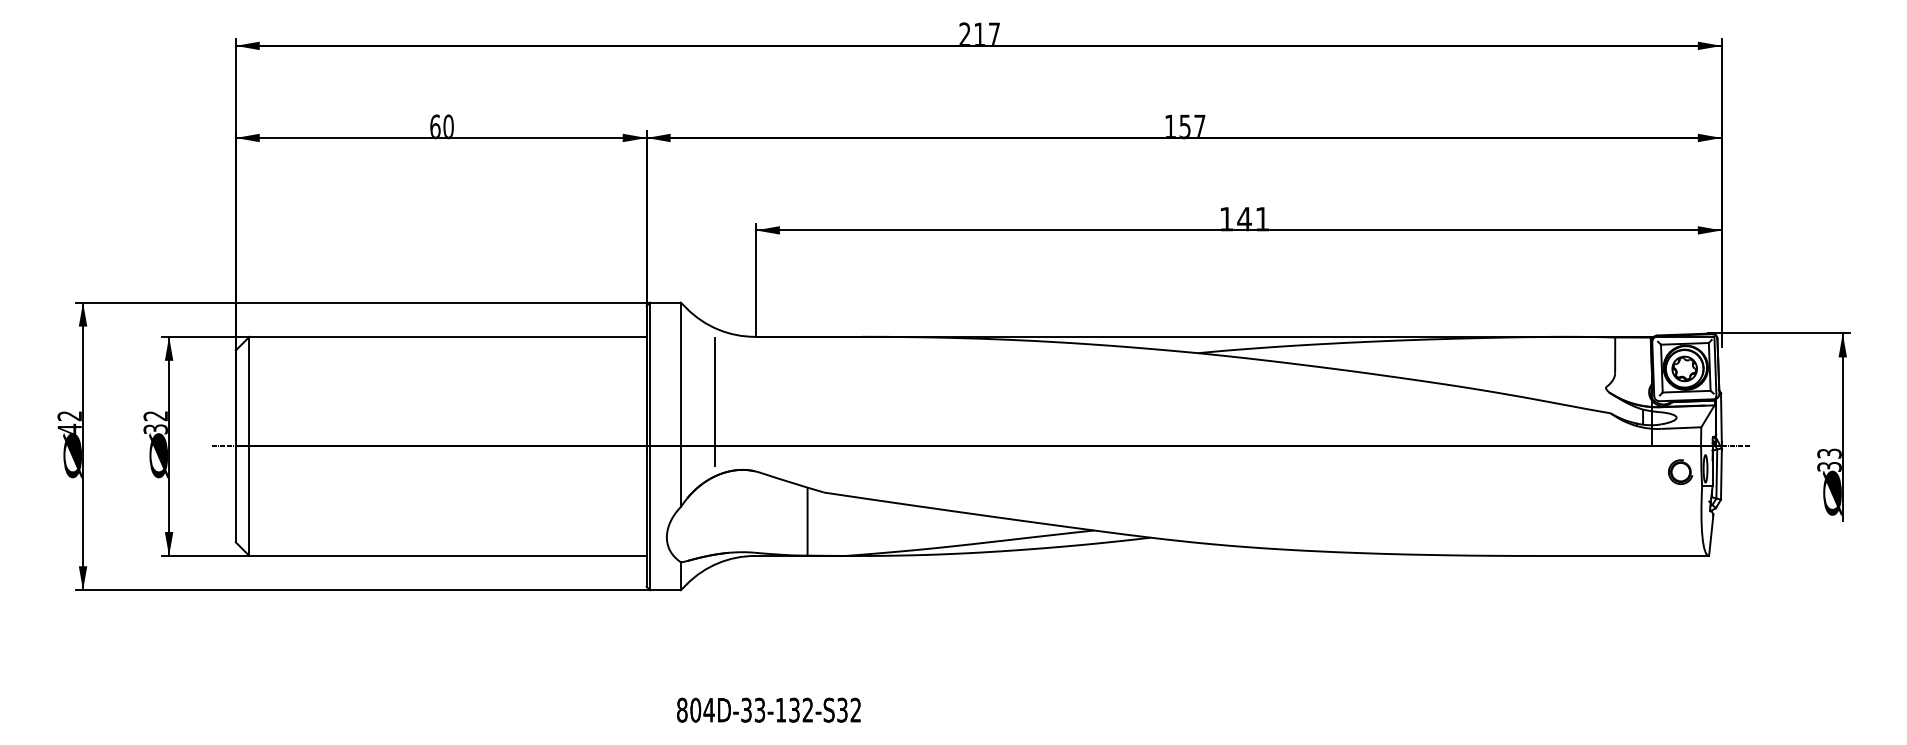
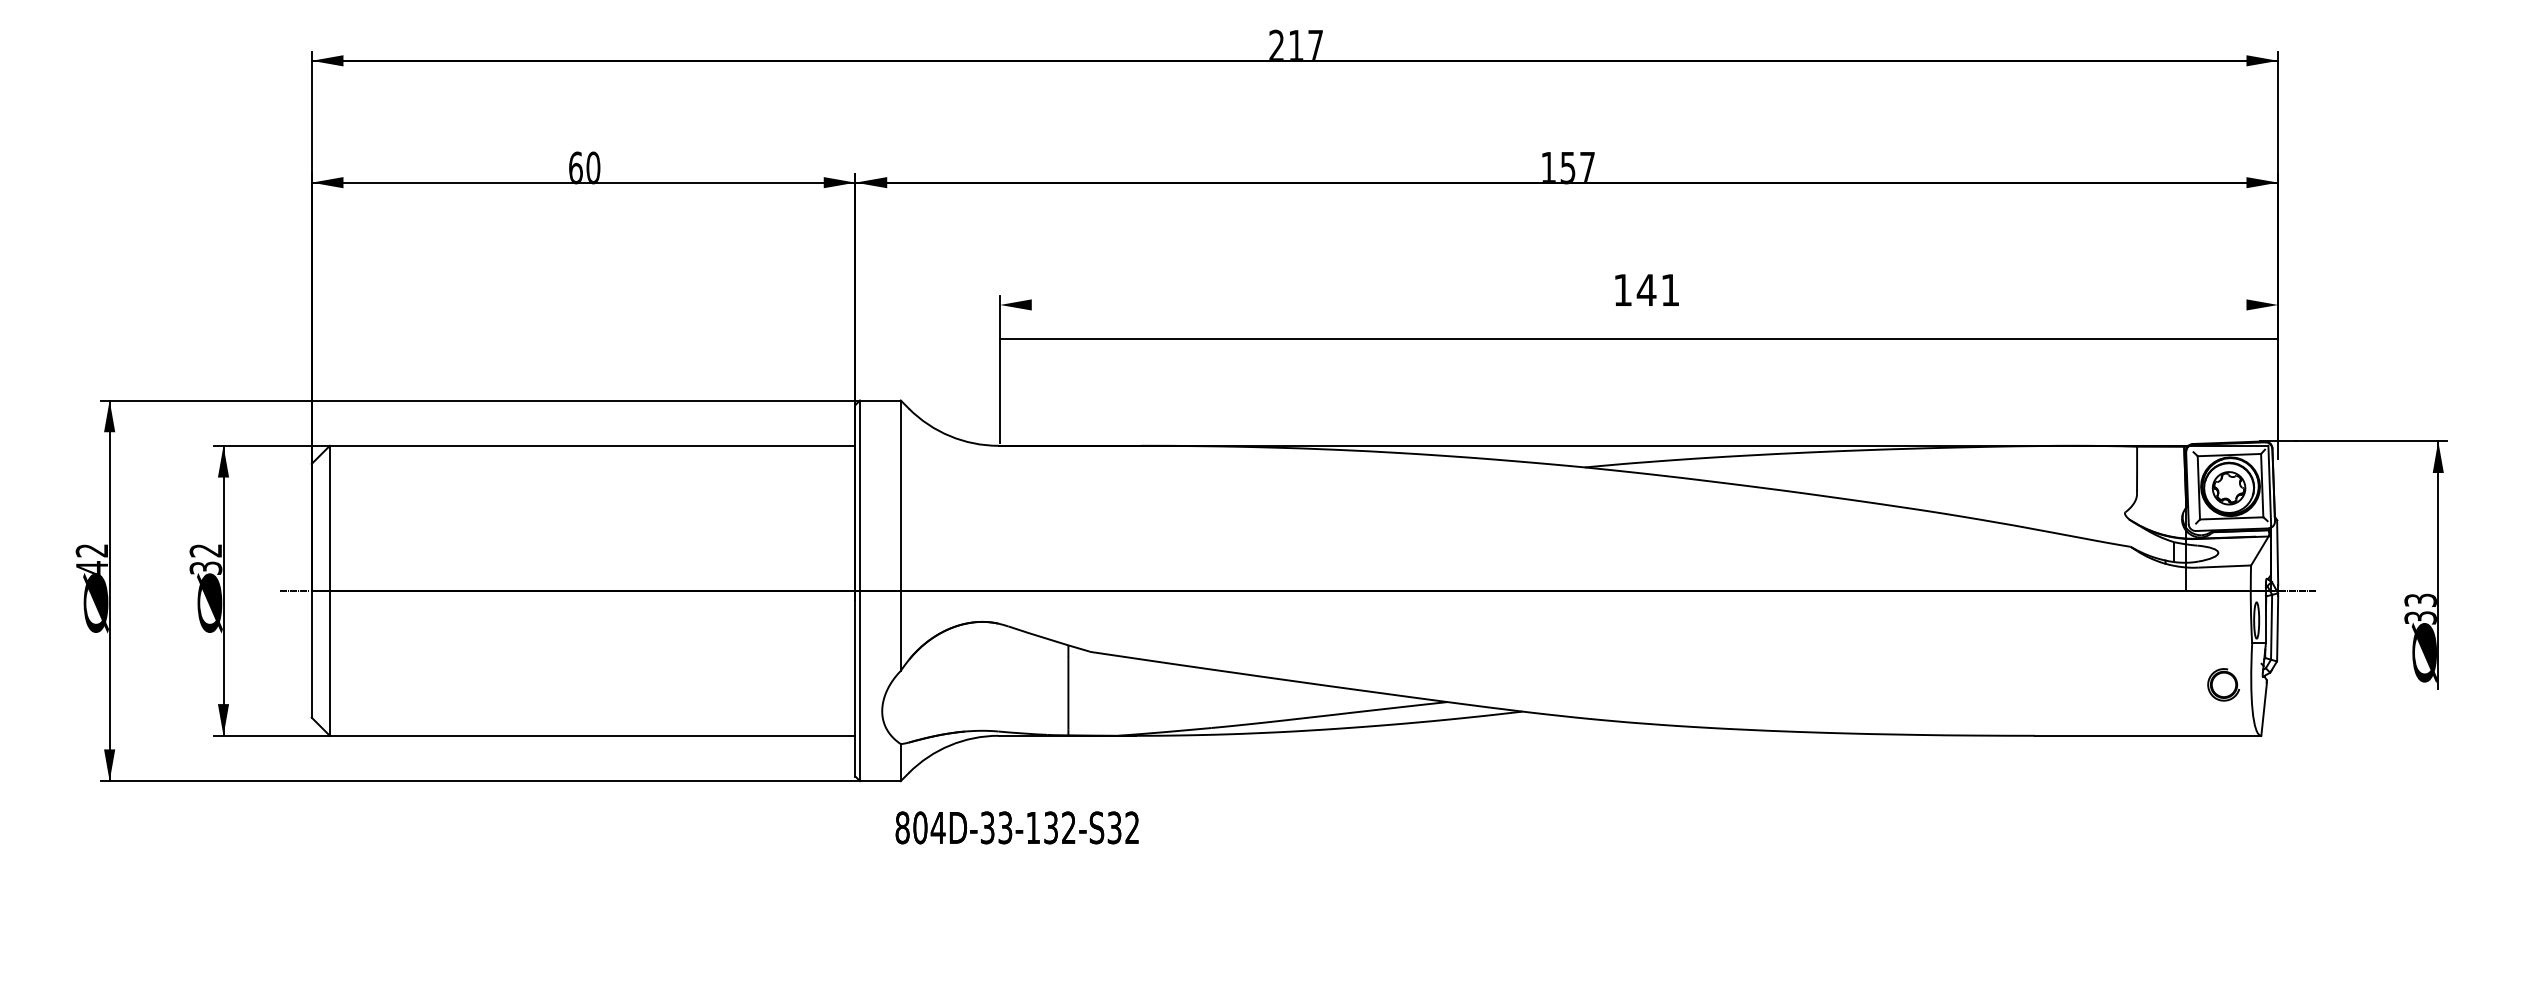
line: (1239, 230) -> (1639, 338), moved
line: (715, 401) -> (946, 531), removed
part: (1680, 471) -> (2223, 684), moved
text: (768, 709) -> (1016, 827), moved

